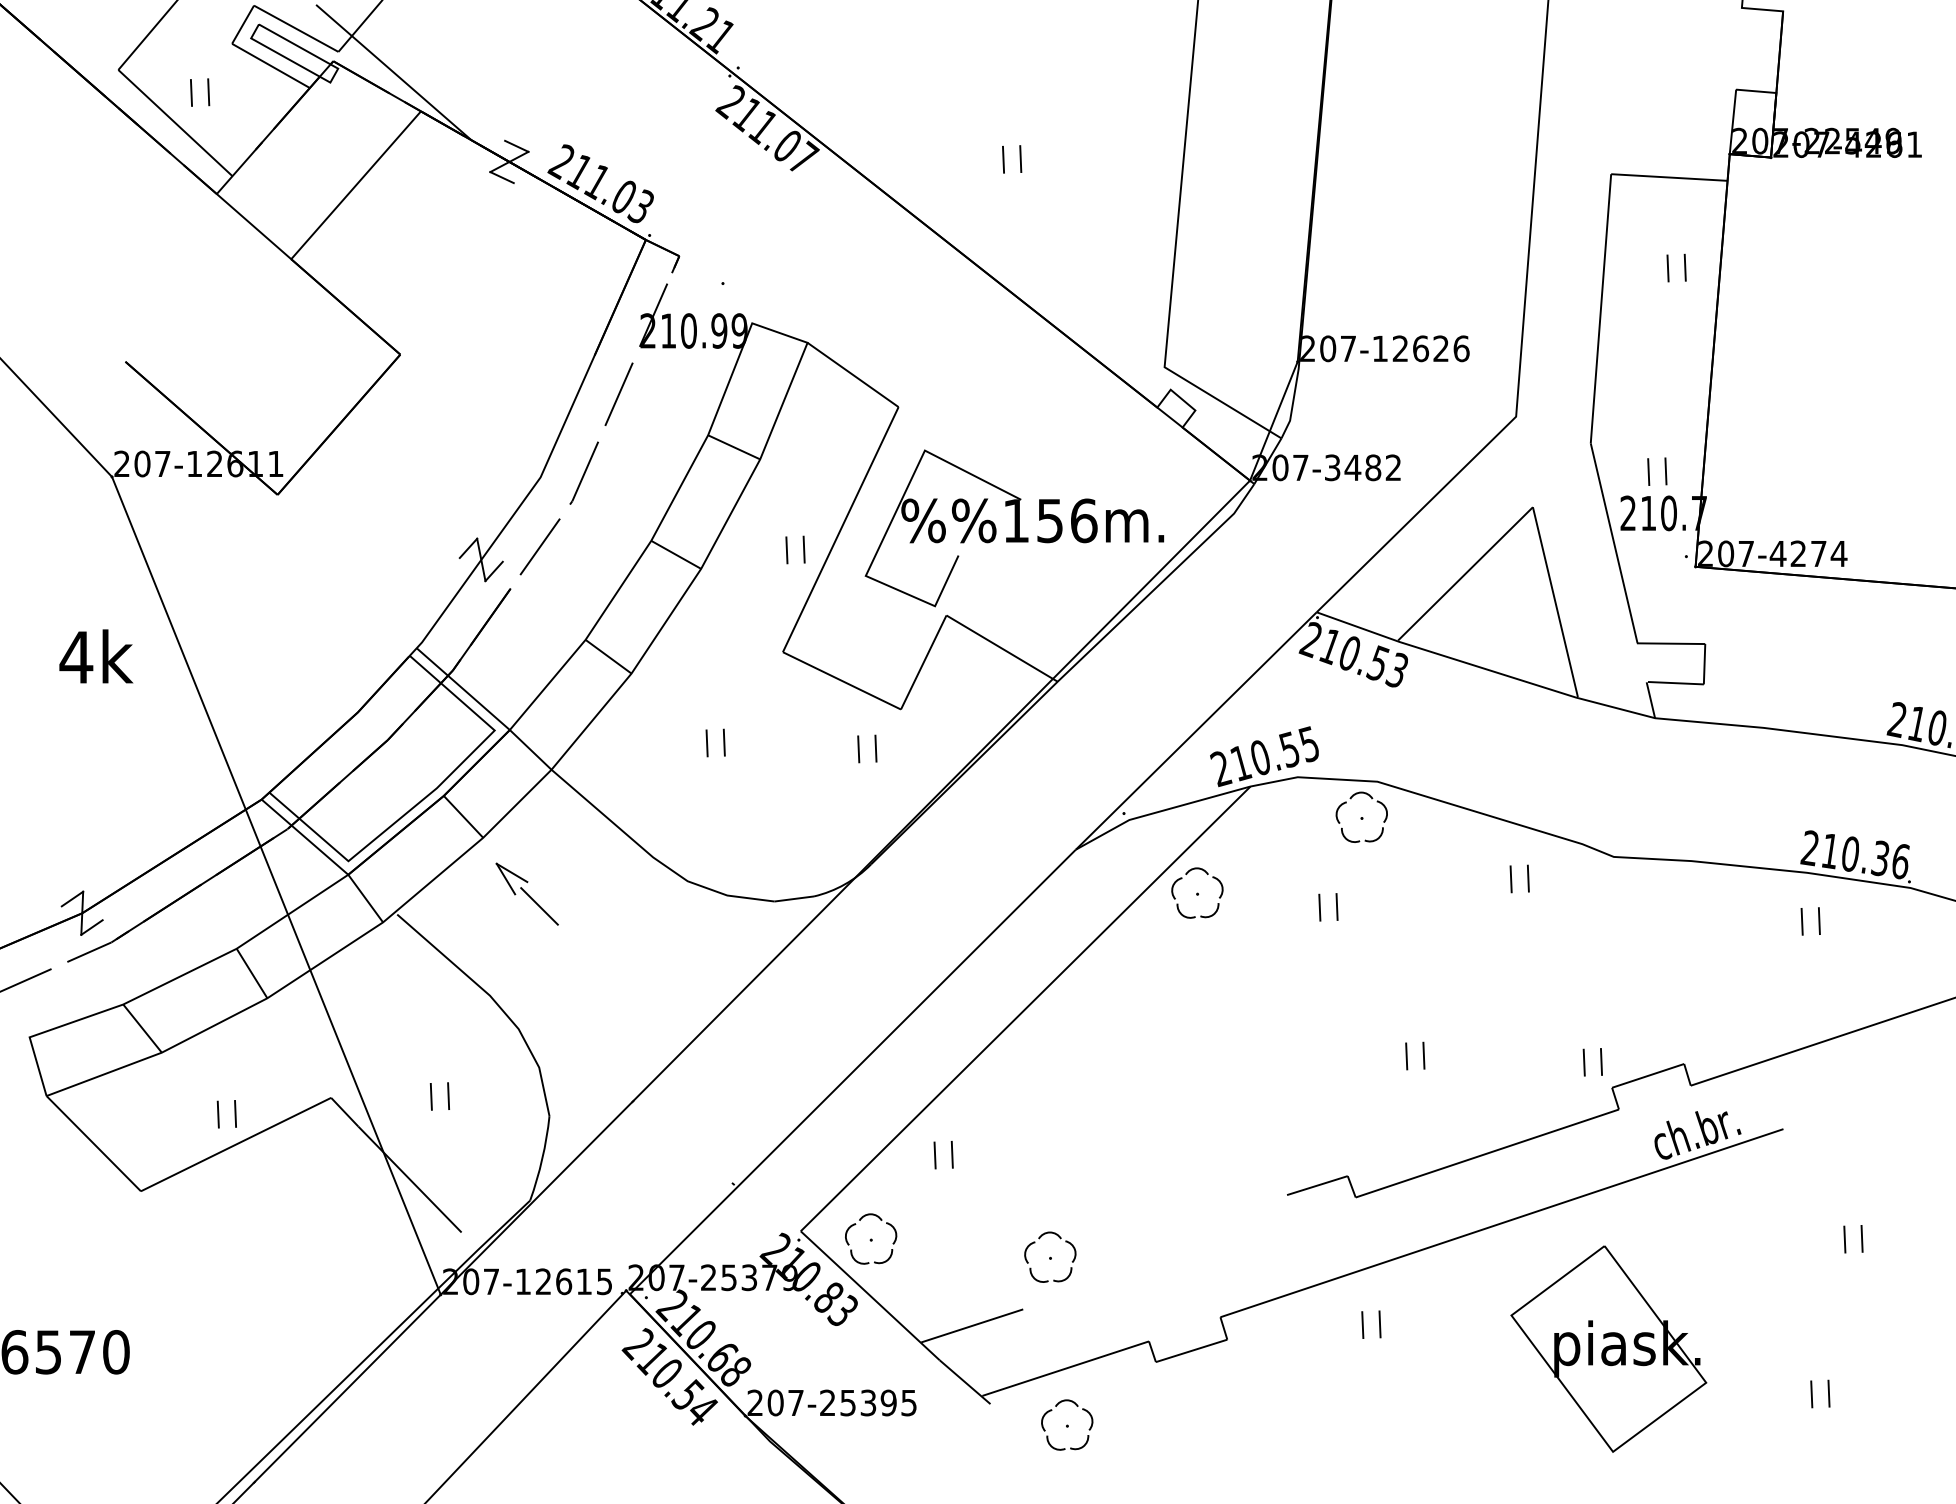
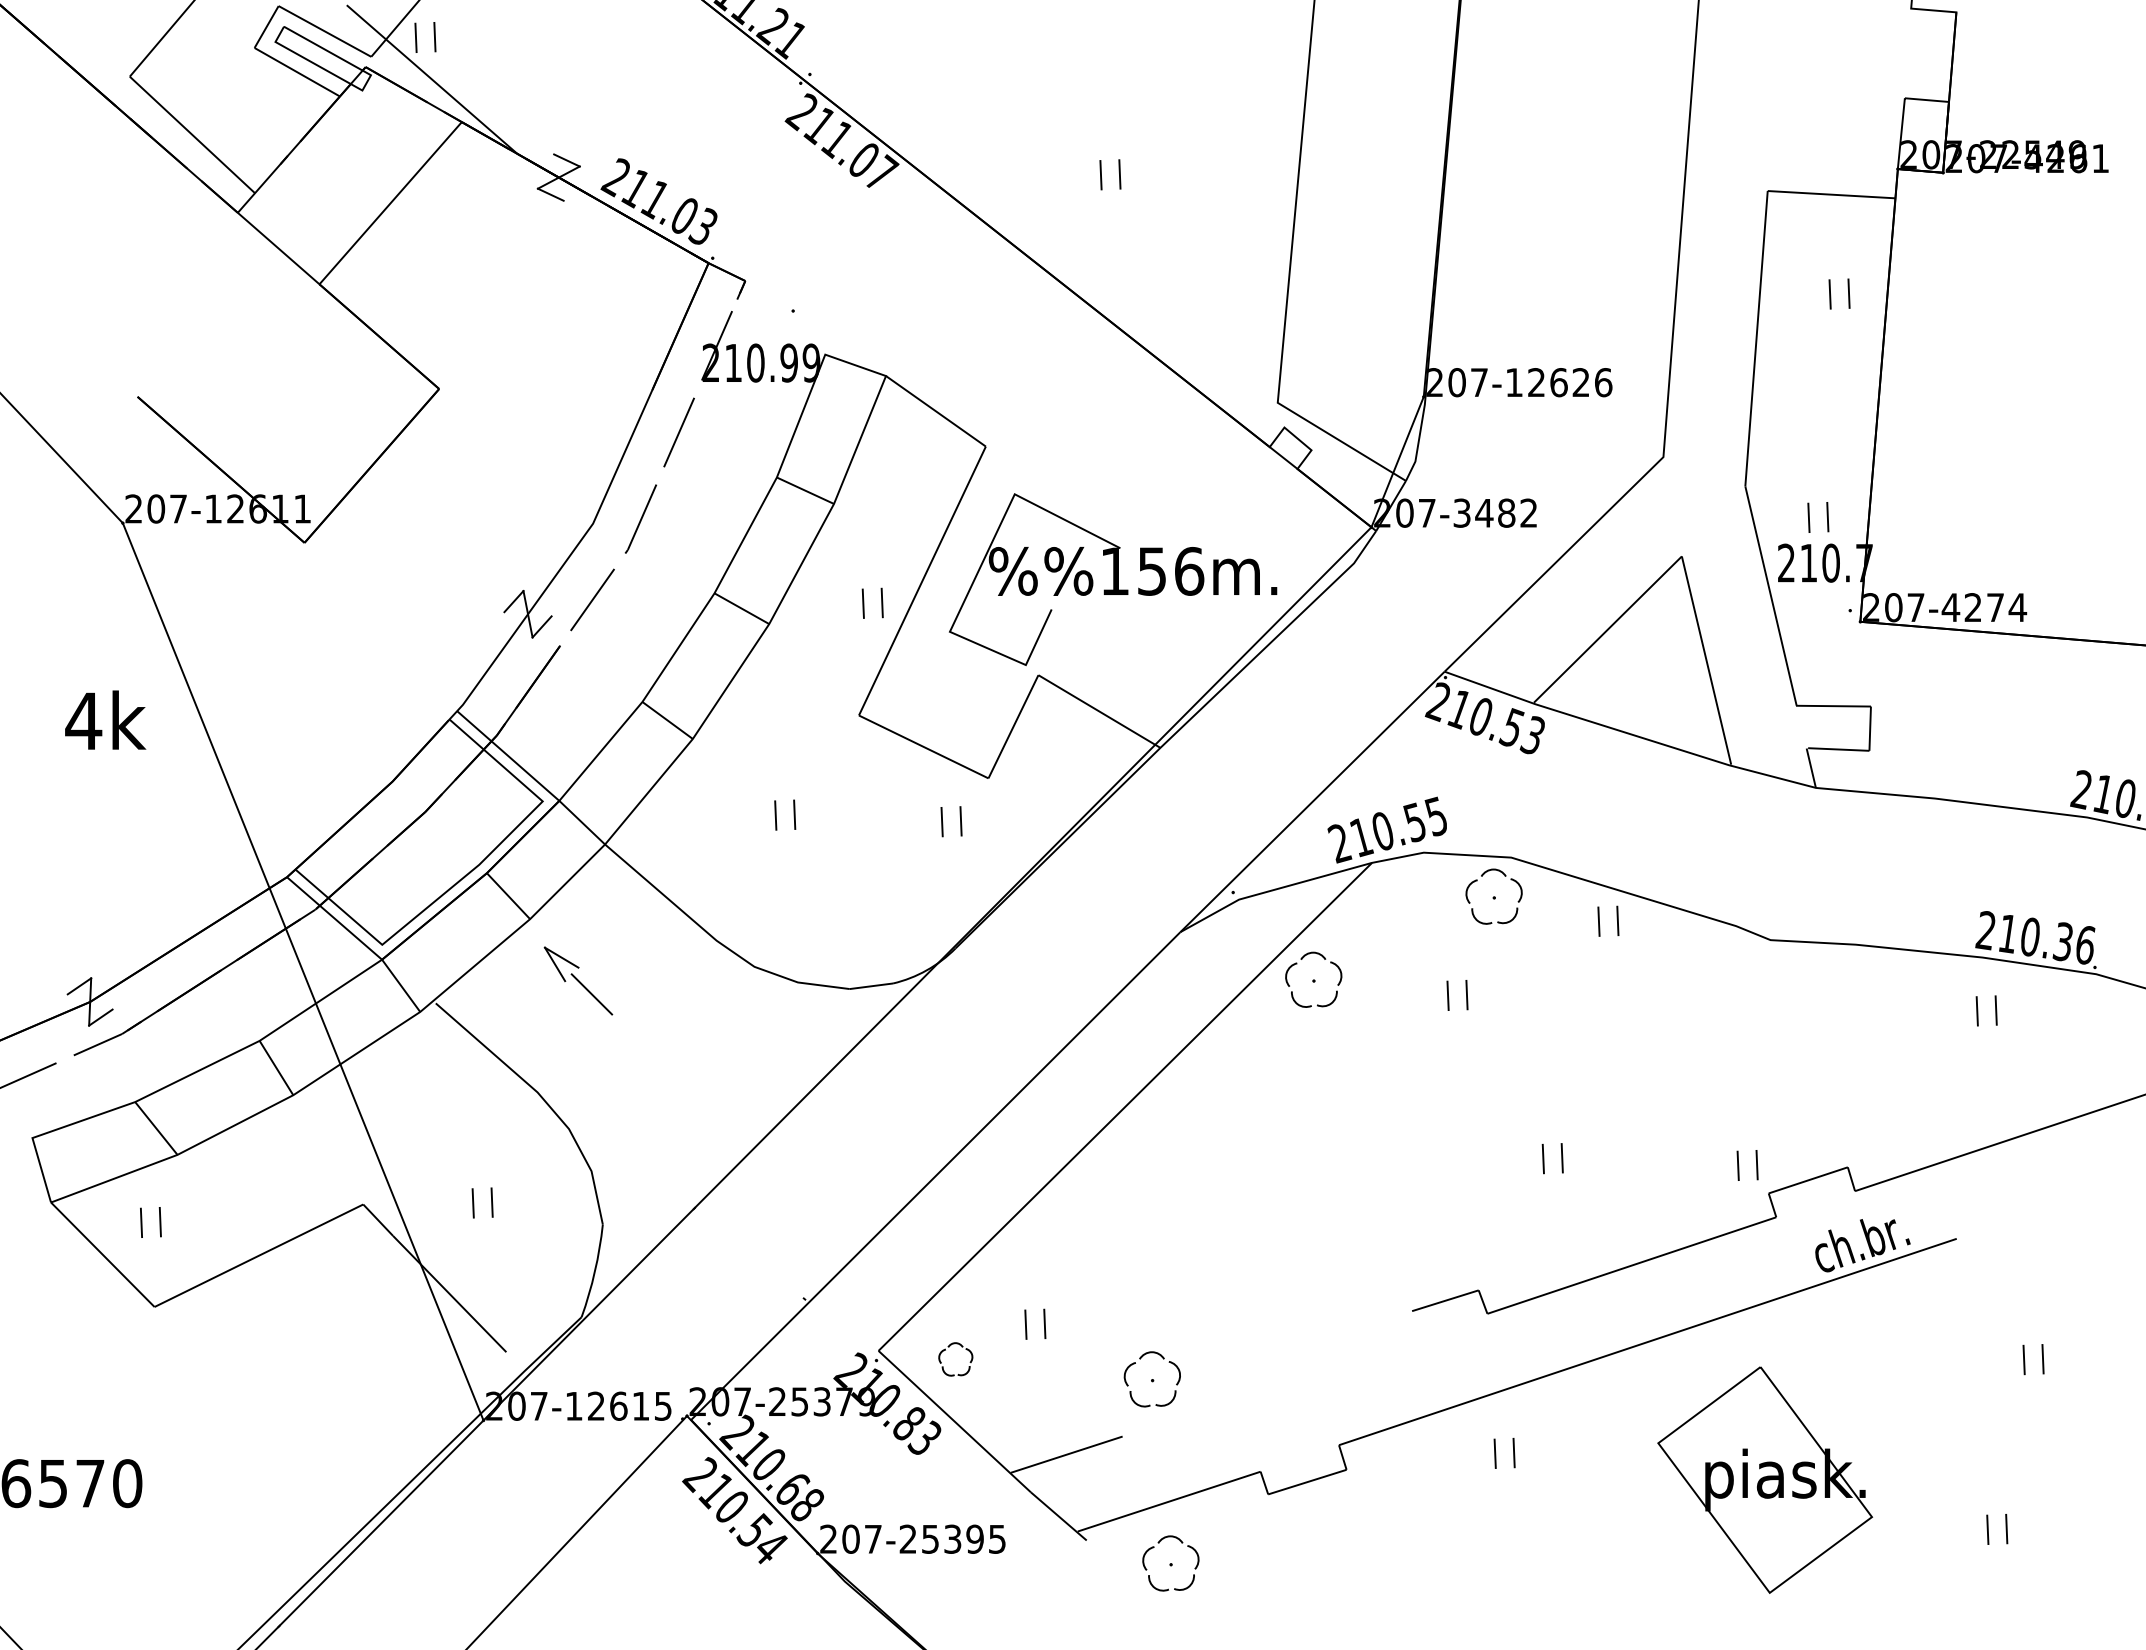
part: (207, 89) -> (433, 34), moved
part: (1527, 877) -> (1616, 919), moved
part: (219, 1114) -> (142, 1222), moved
part: (951, 1154) -> (1043, 1323), moved
part: (870, 1239) -> (955, 1359), size x0.6

